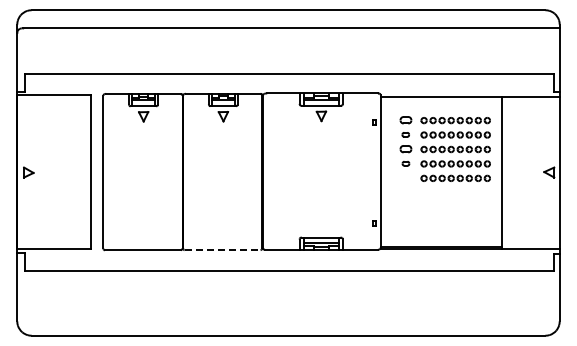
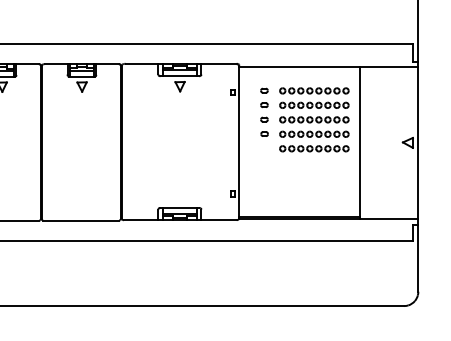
part: (405, 120) -> (264, 90), size x0.62
part: (405, 149) -> (264, 119), size x0.62
line: (222, 250) -> (81, 220), dashed -> solid

